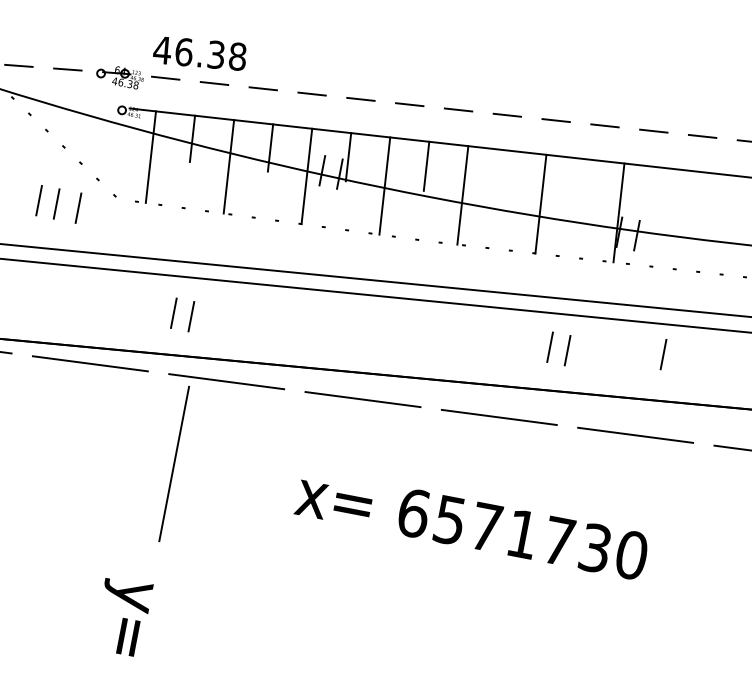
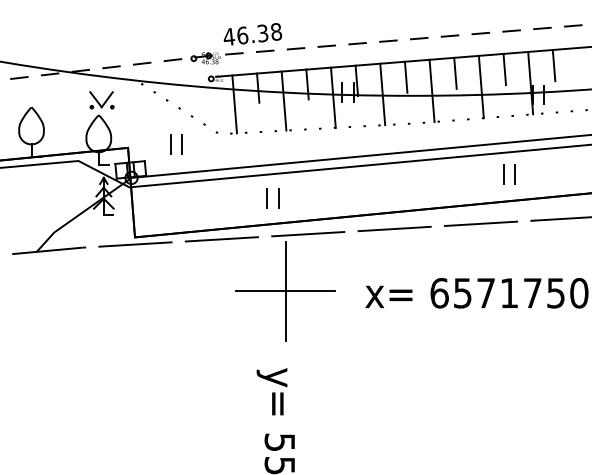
line: (504, 173) -> (455, 72), added
line: (582, 183) -> (504, 69), added
line: (659, 192) -> (553, 65), added
line: (77, 207) -> (195, 144), removed
line: (662, 354) -> (574, 165), removed
line: (173, 464) -> (285, 291), added
text: (594, 546) -> (555, 292), 6571730 -> 6571750

